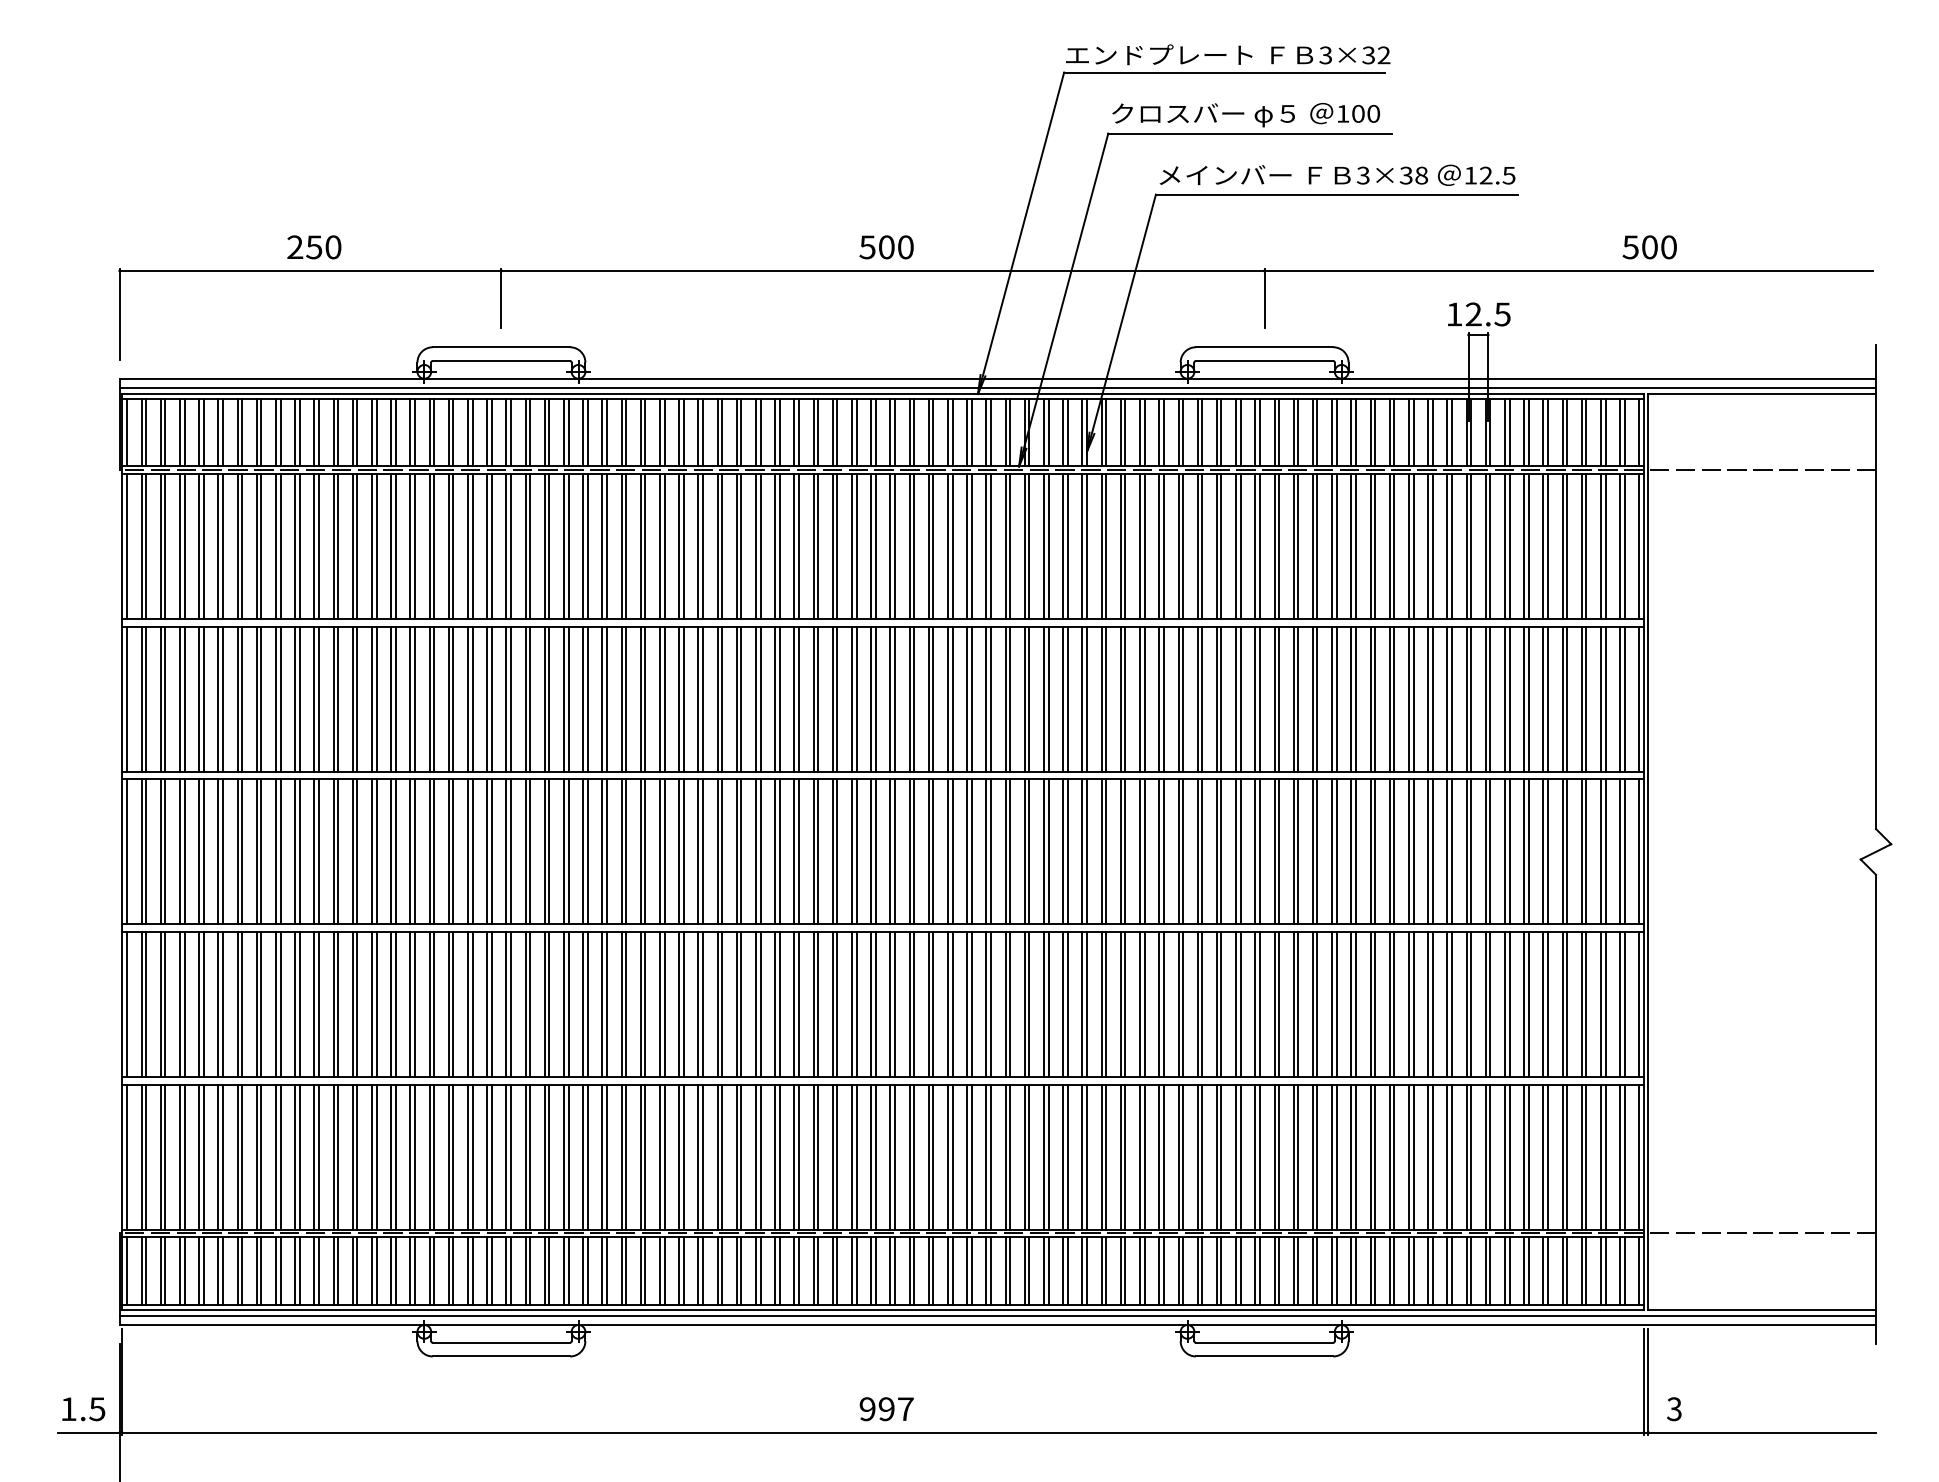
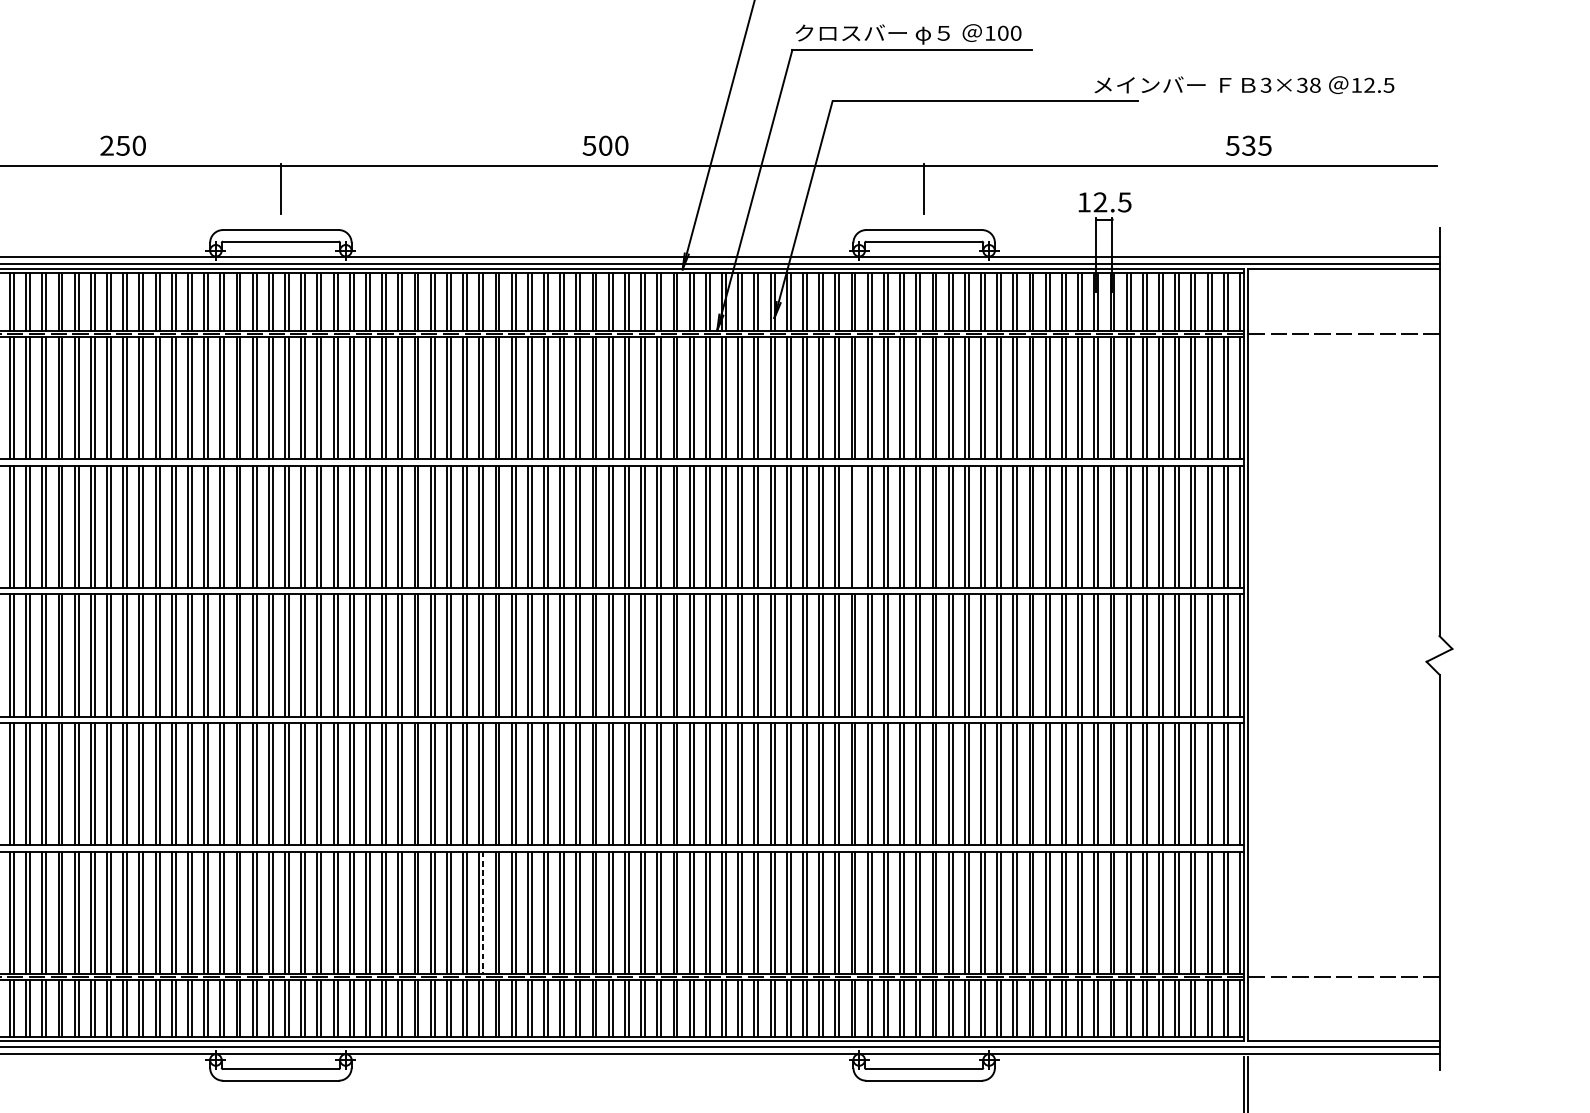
text: (1337, 174) -> (1244, 84), moved
text: (1658, 247) -> (1256, 145), 500 -> 535
line: (1183, 698) -> (855, 526), removed
line: (741, 1157) -> (483, 913), solid -> dashed

